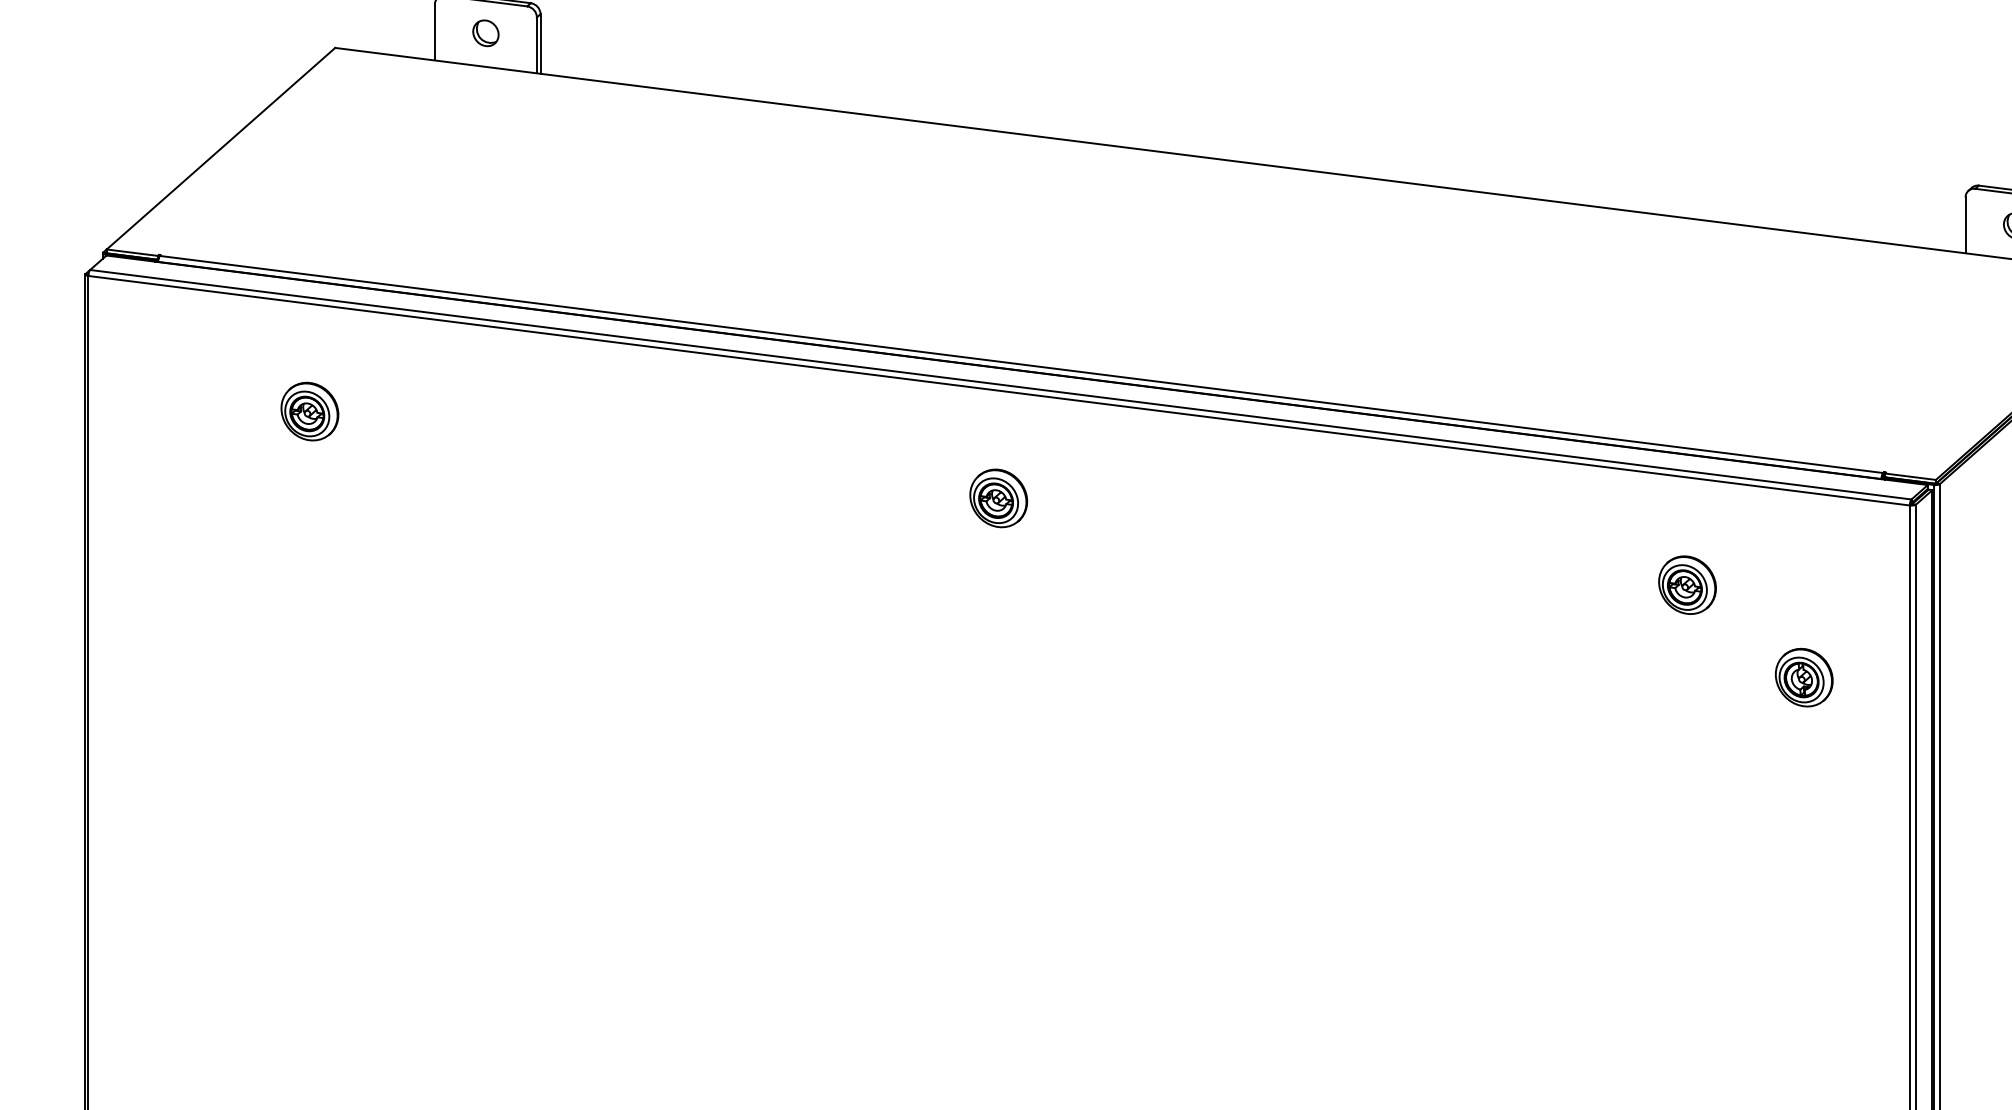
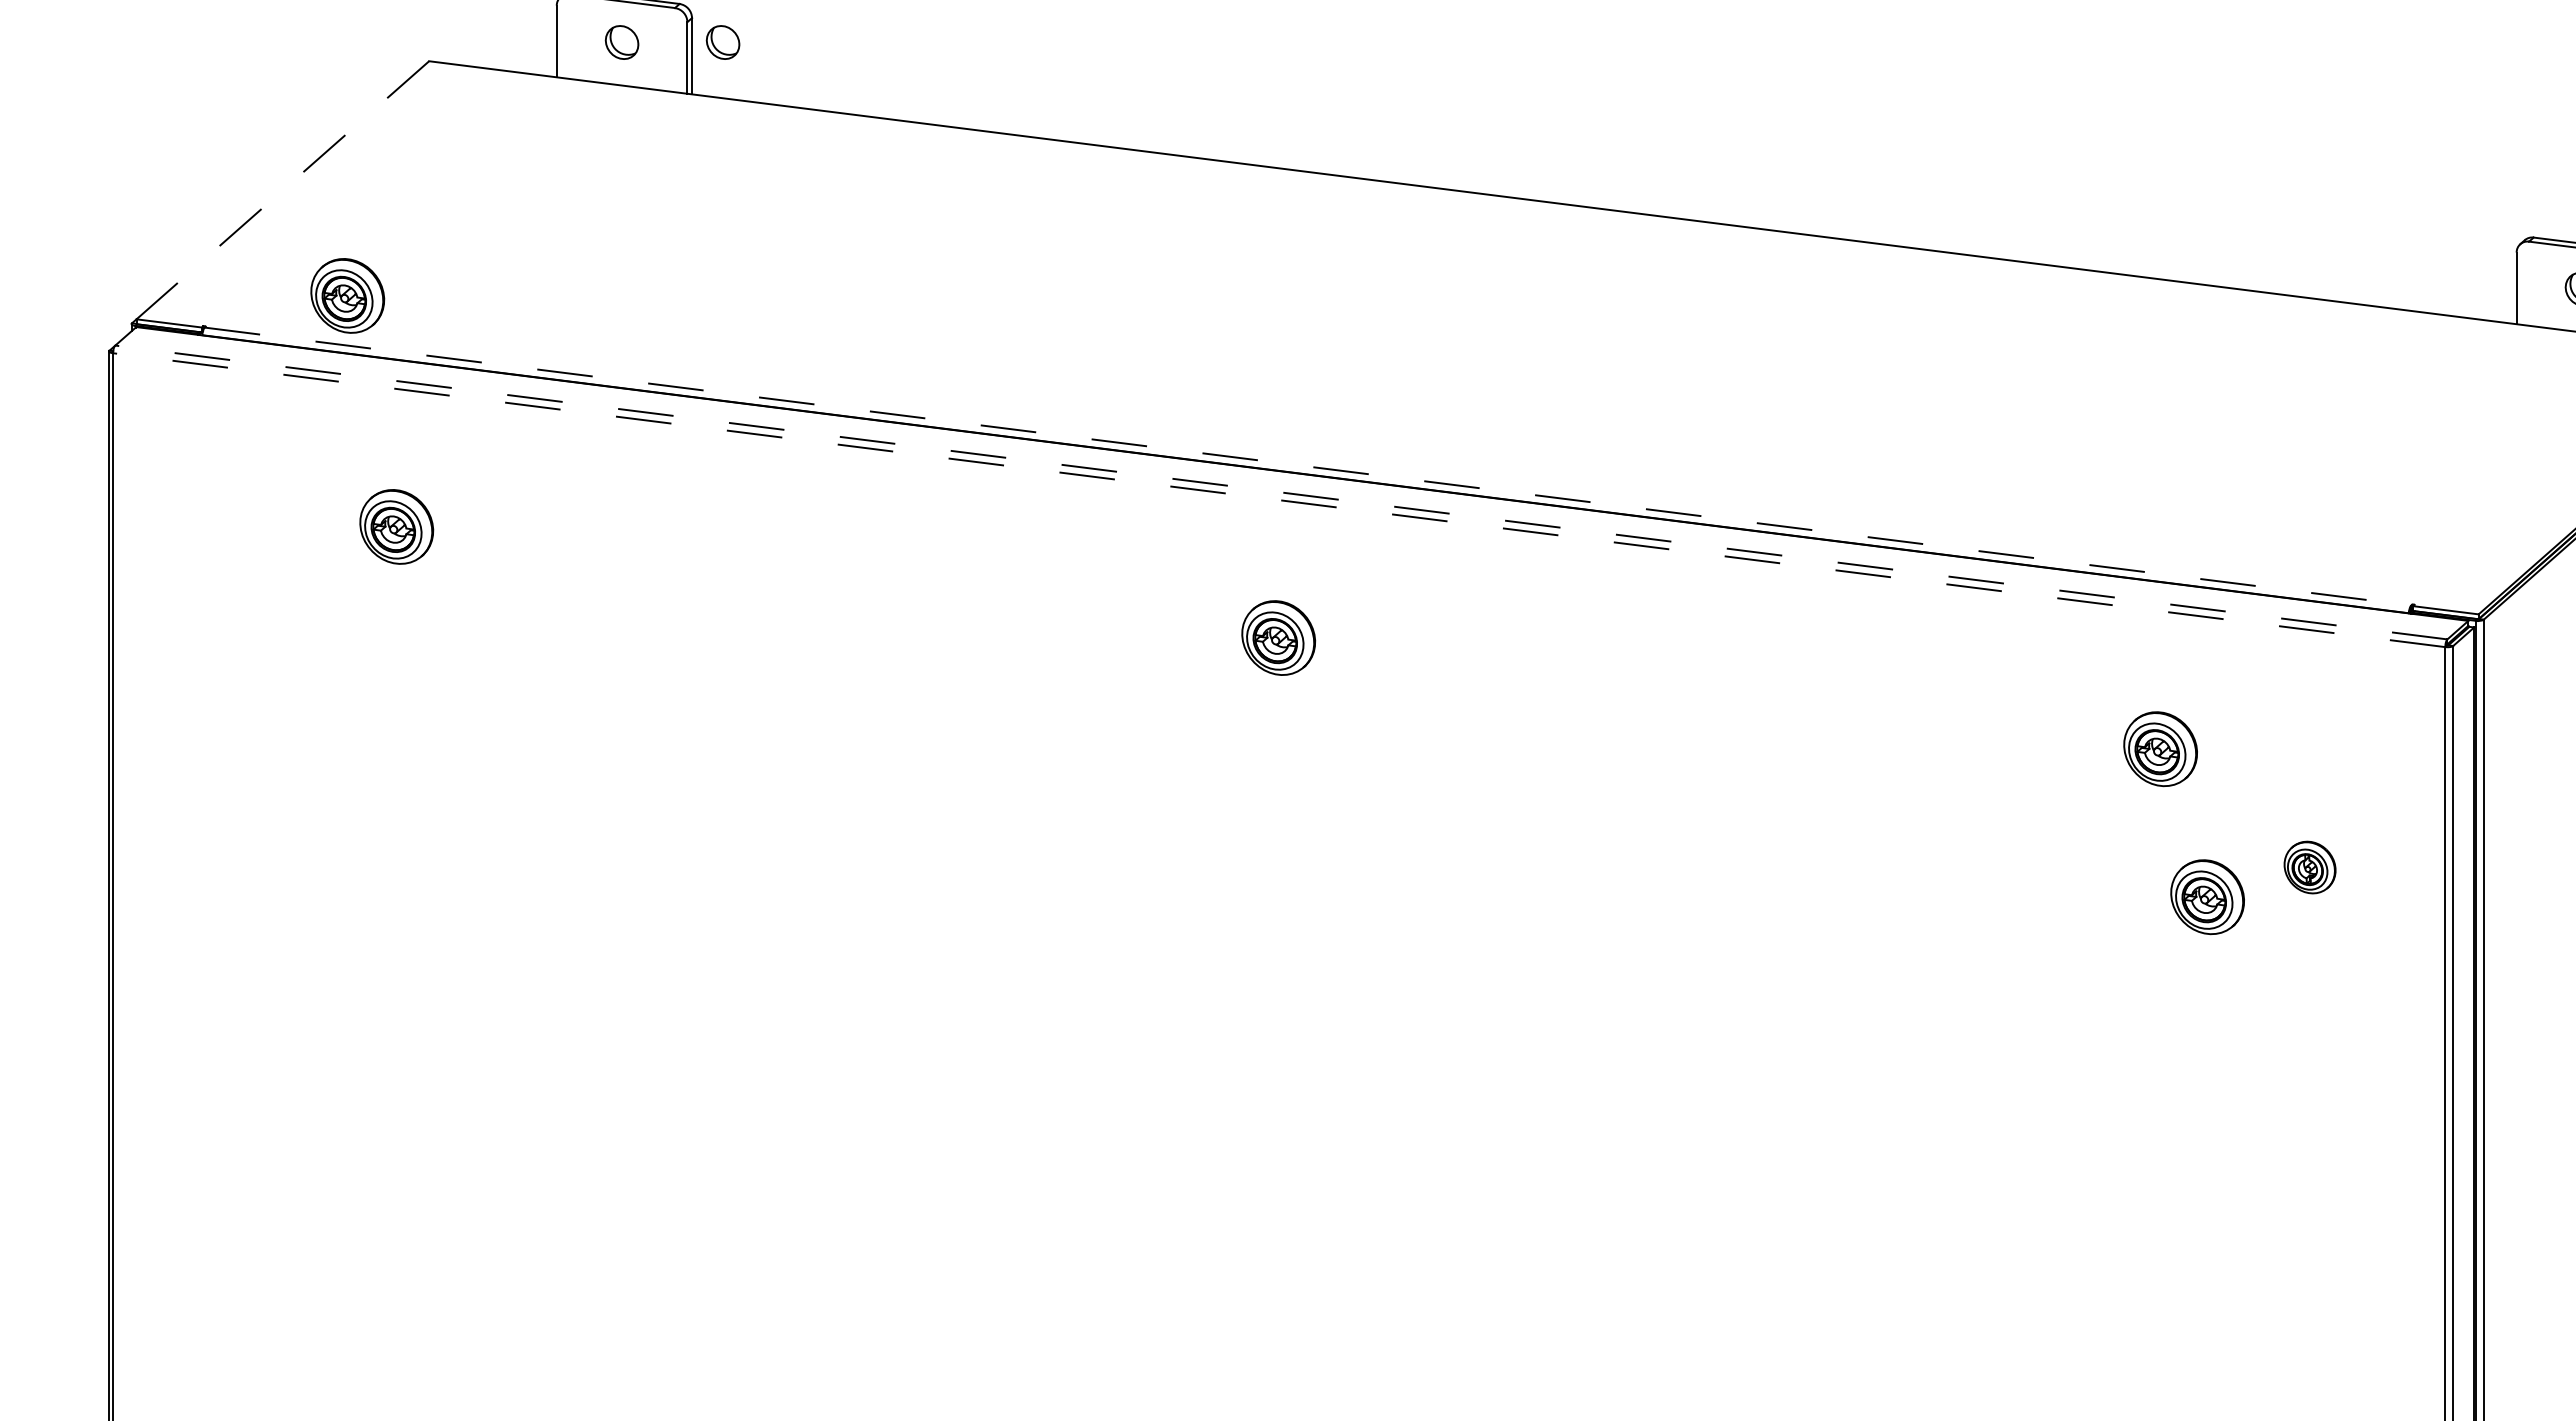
part: (564, 33) -> (722, 42), added
line: (220, 148) -> (282, 190), solid -> dashed
part: (271, 230) -> (347, 295), added
line: (1021, 364) -> (1307, 466), solid -> dashed
line: (1000, 384) -> (1280, 492), solid -> dashed
line: (998, 390) -> (1278, 500), solid -> dashed
part: (1803, 677) -> (2309, 867), size x0.7
part: (1724, 701) -> (2207, 897), added

